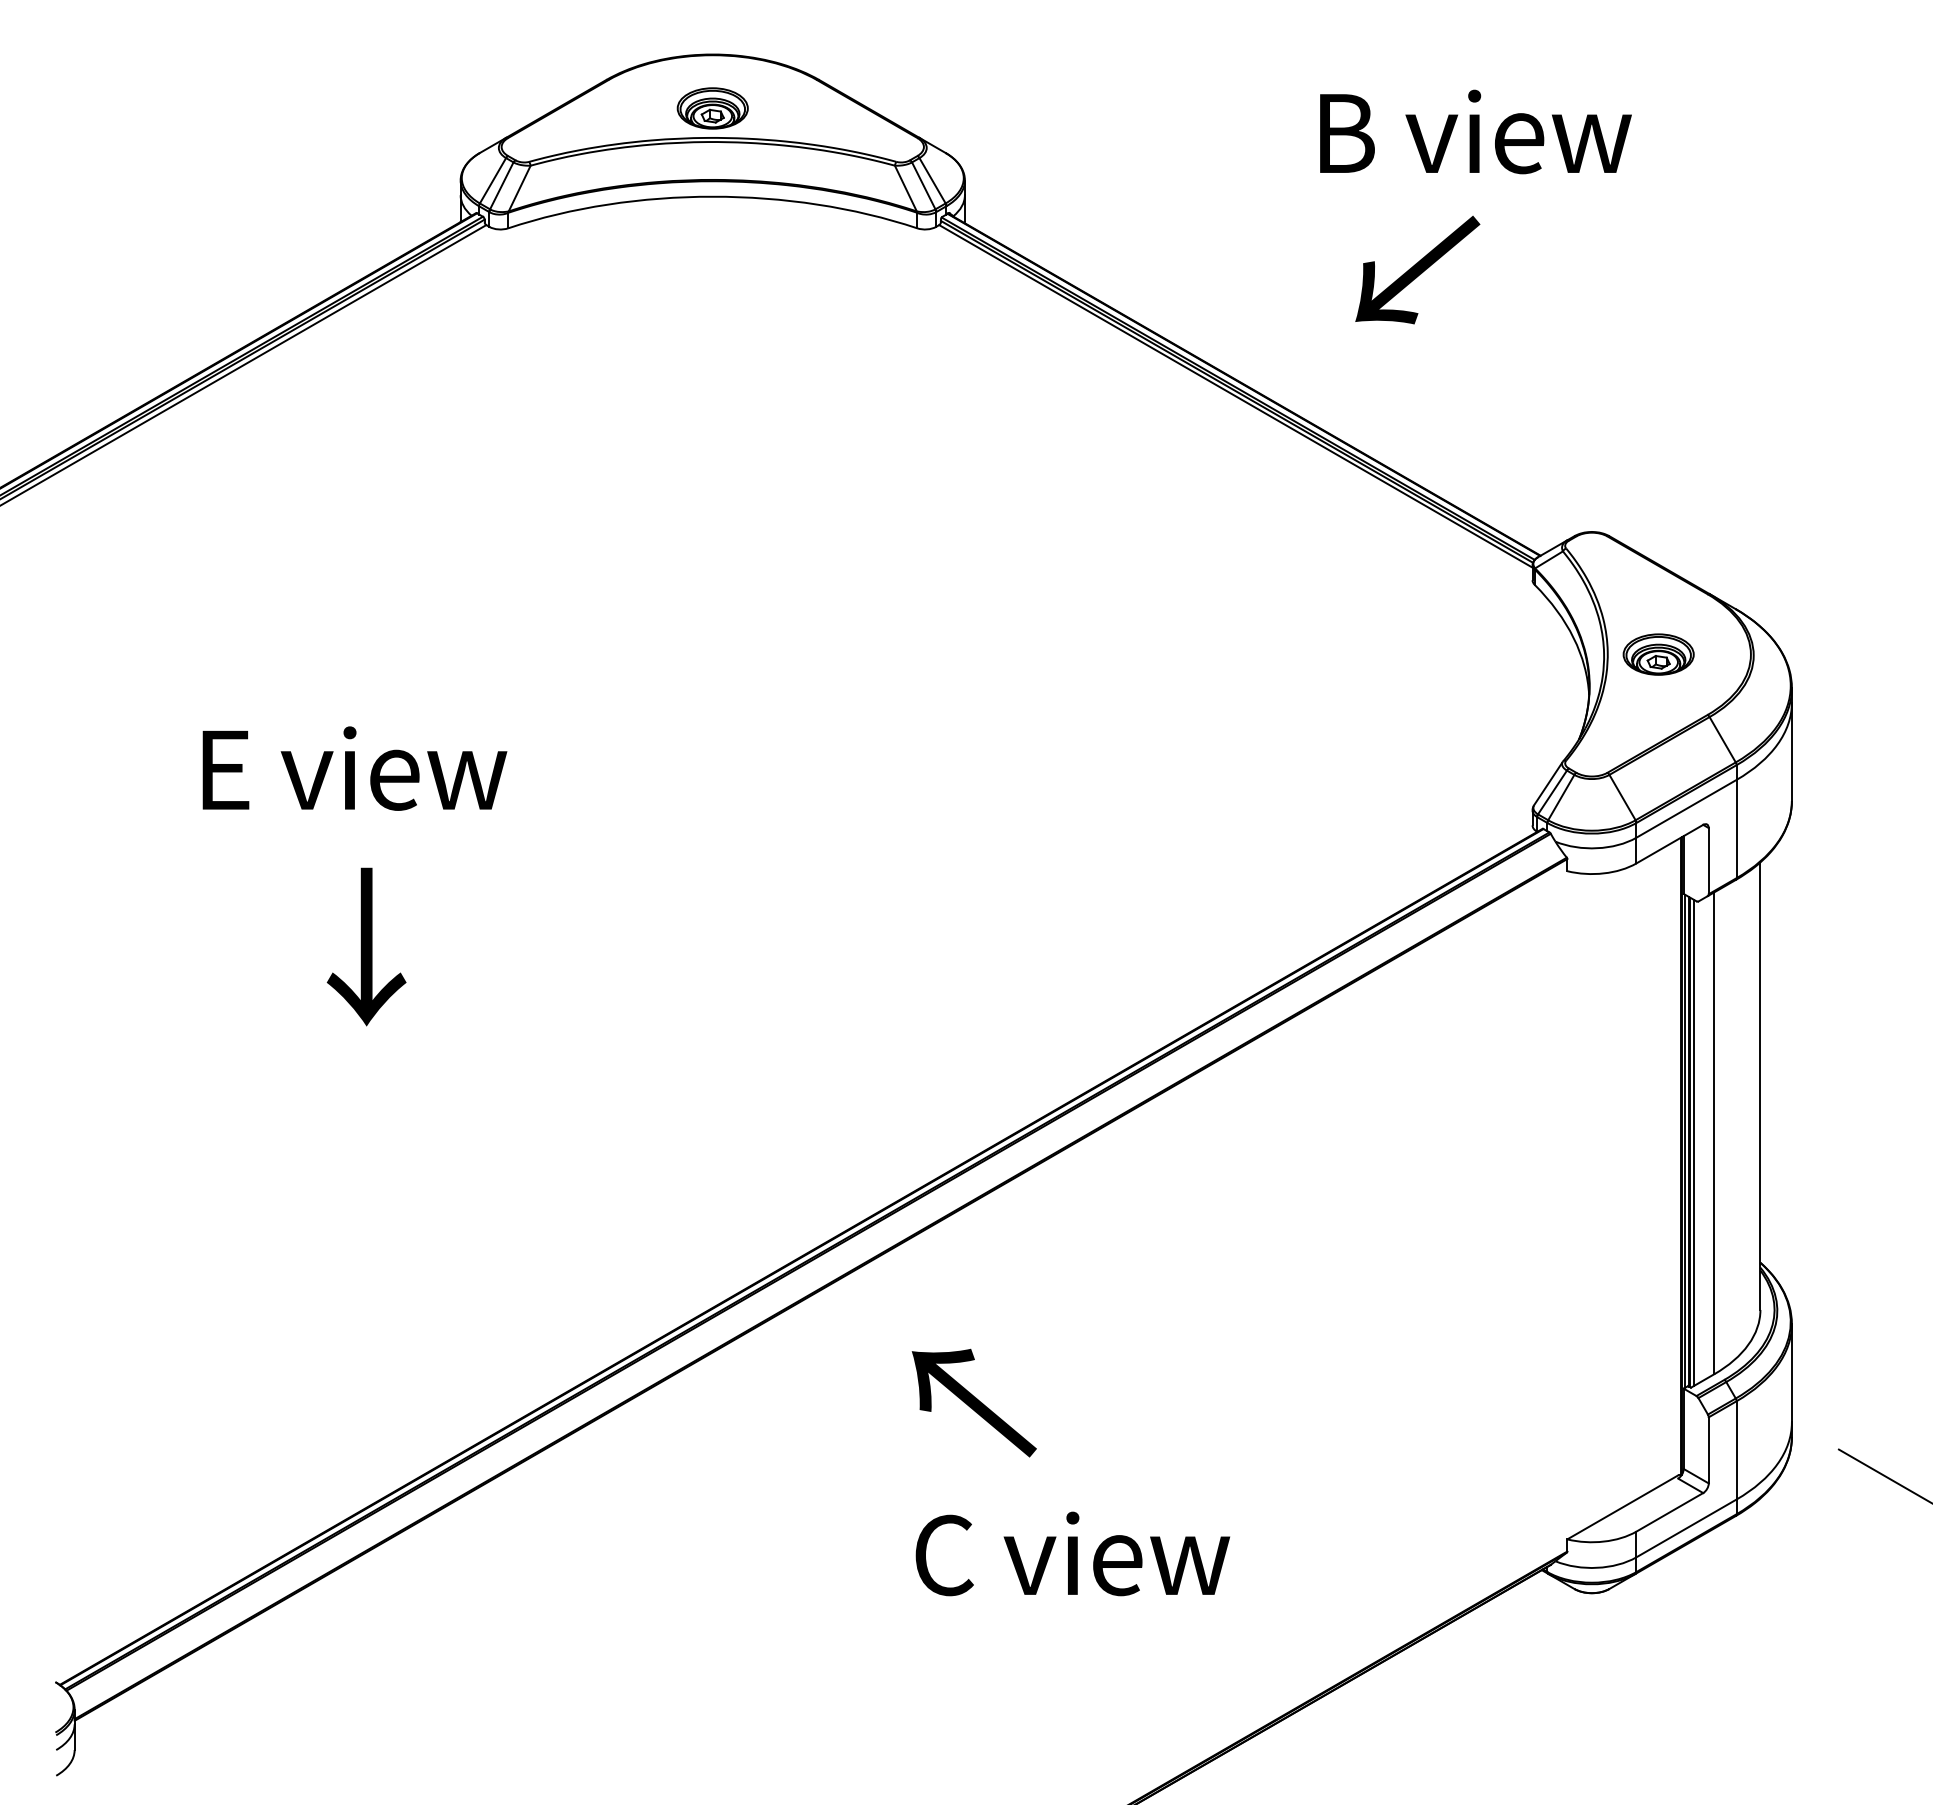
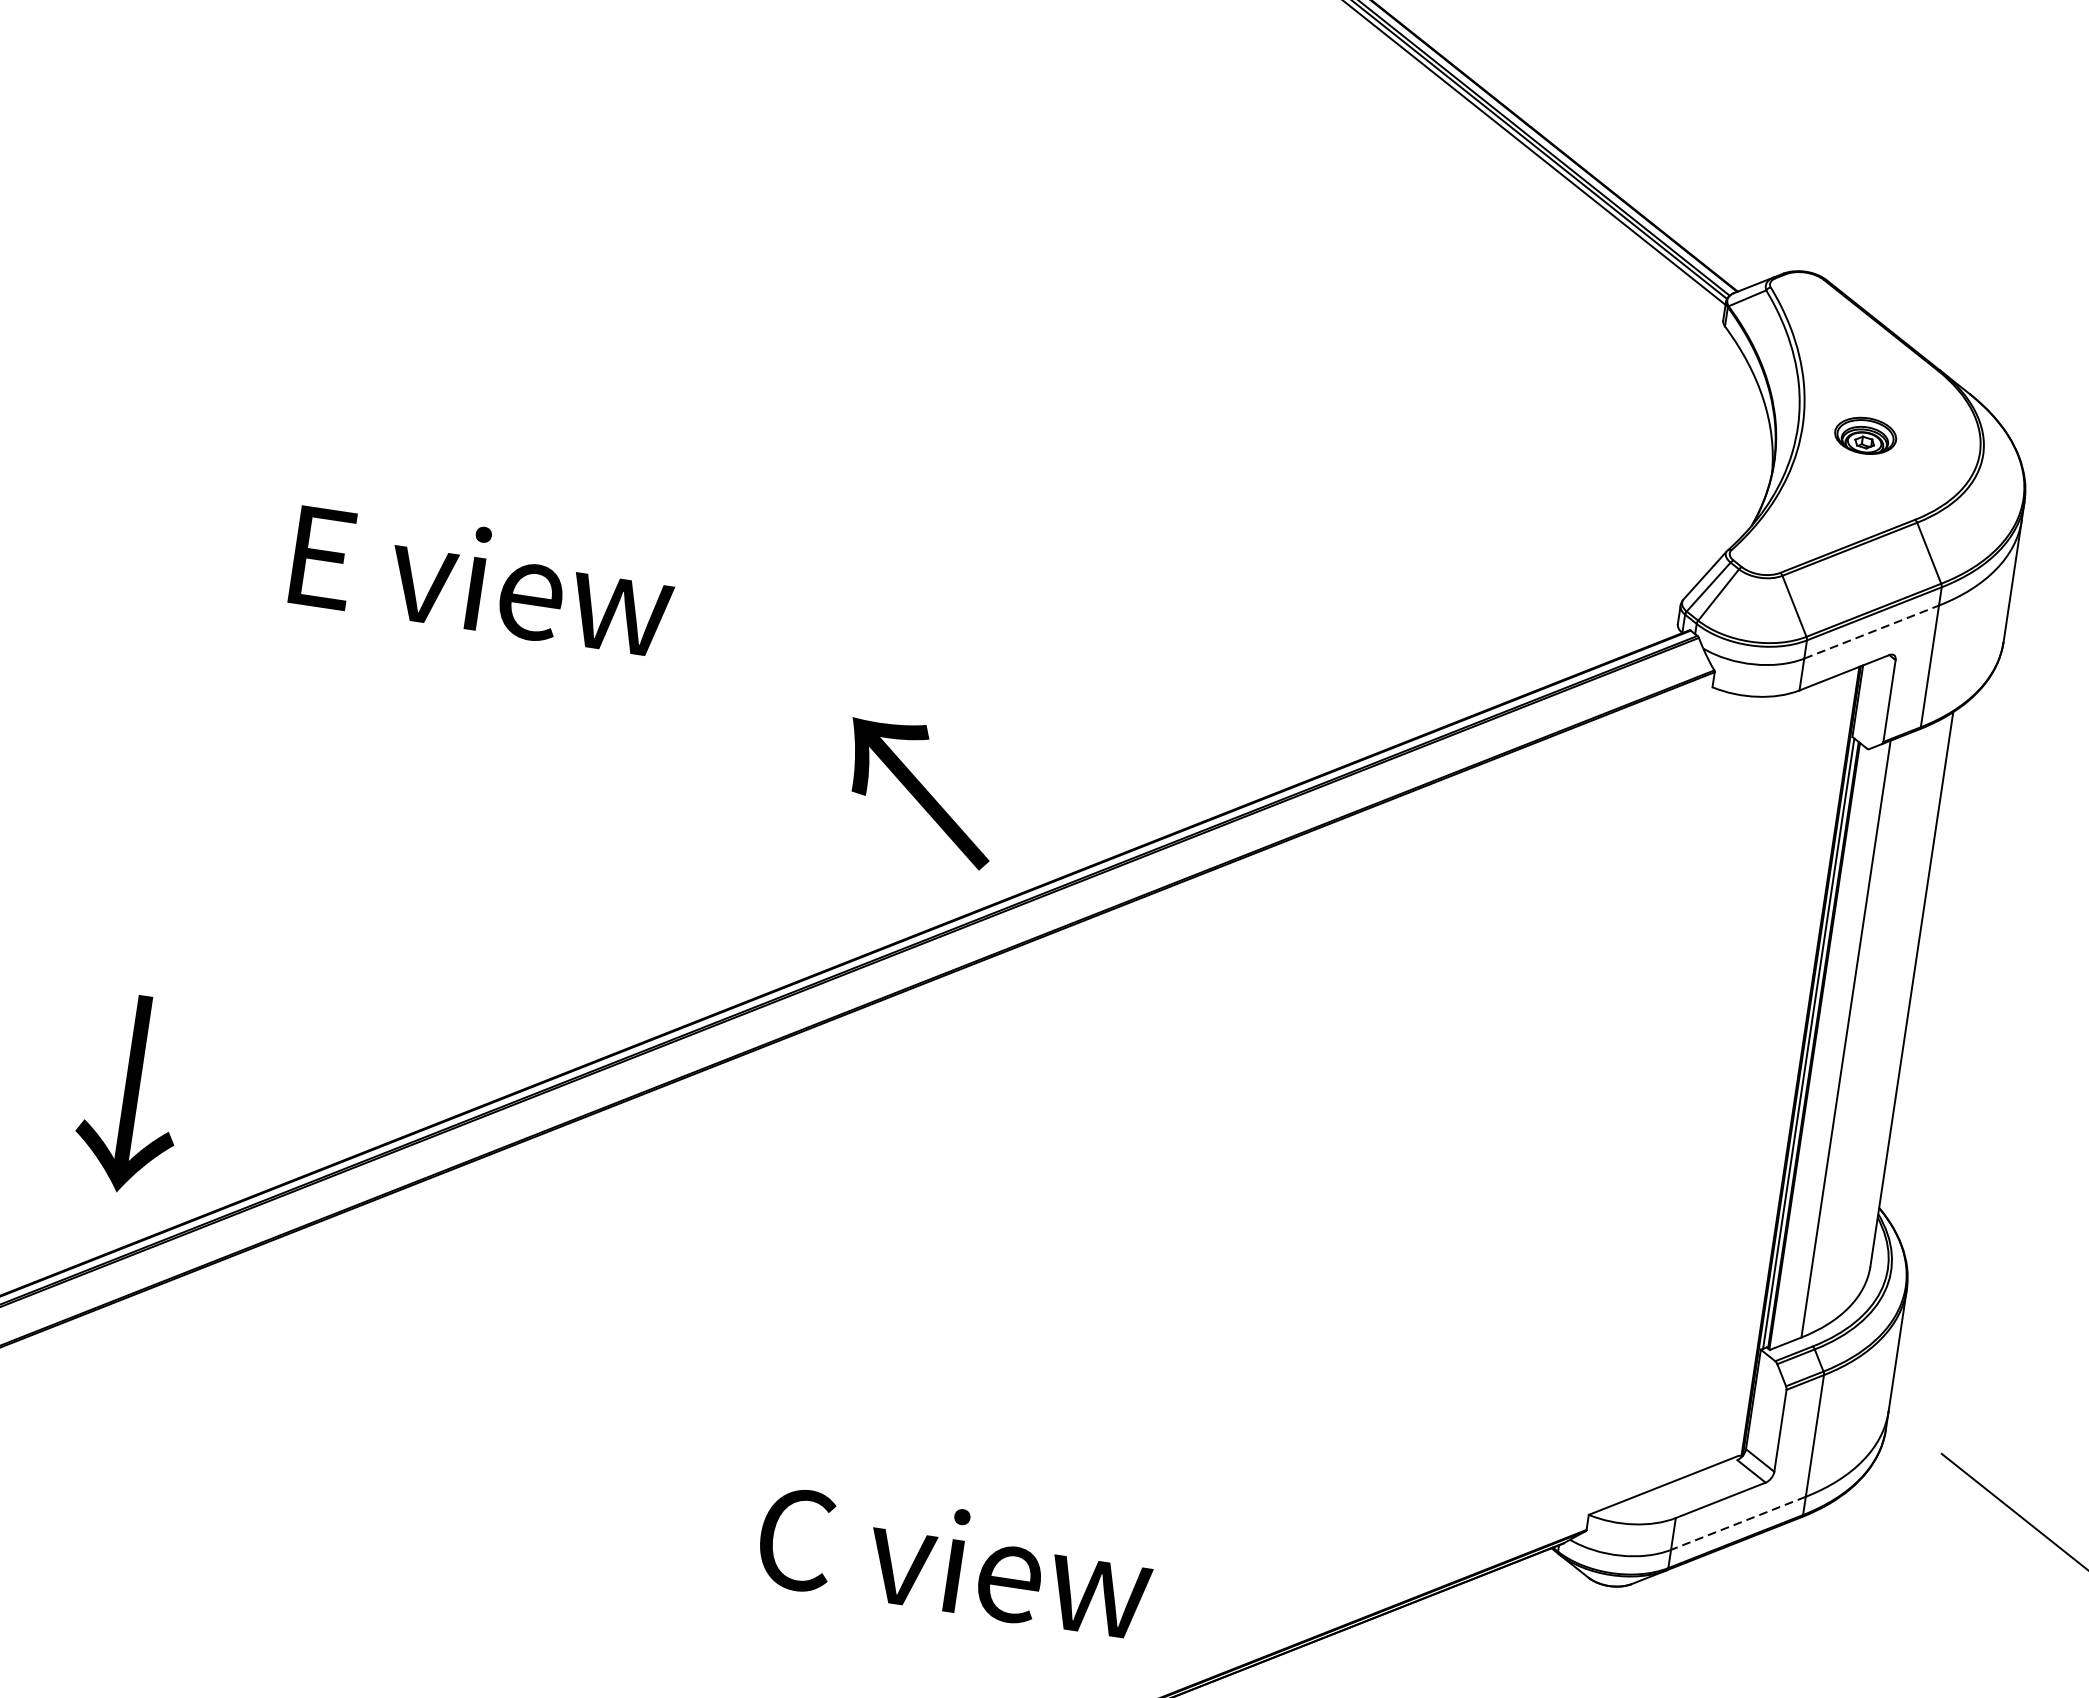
part: (1658, 654) -> (1865, 435), size x0.7
text: (354, 768) -> (482, 579), moved
line: (1686, 808) -> (1871, 631), solid -> dashed
text: (366, 946) -> (131, 1093), moved
line: (1693, 1142) -> (1818, 1046), removed
text: (973, 1402) -> (919, 792), moved
line: (1686, 1528) -> (1738, 1523), solid -> dashed
text: (1072, 1553) -> (955, 1560), moved

